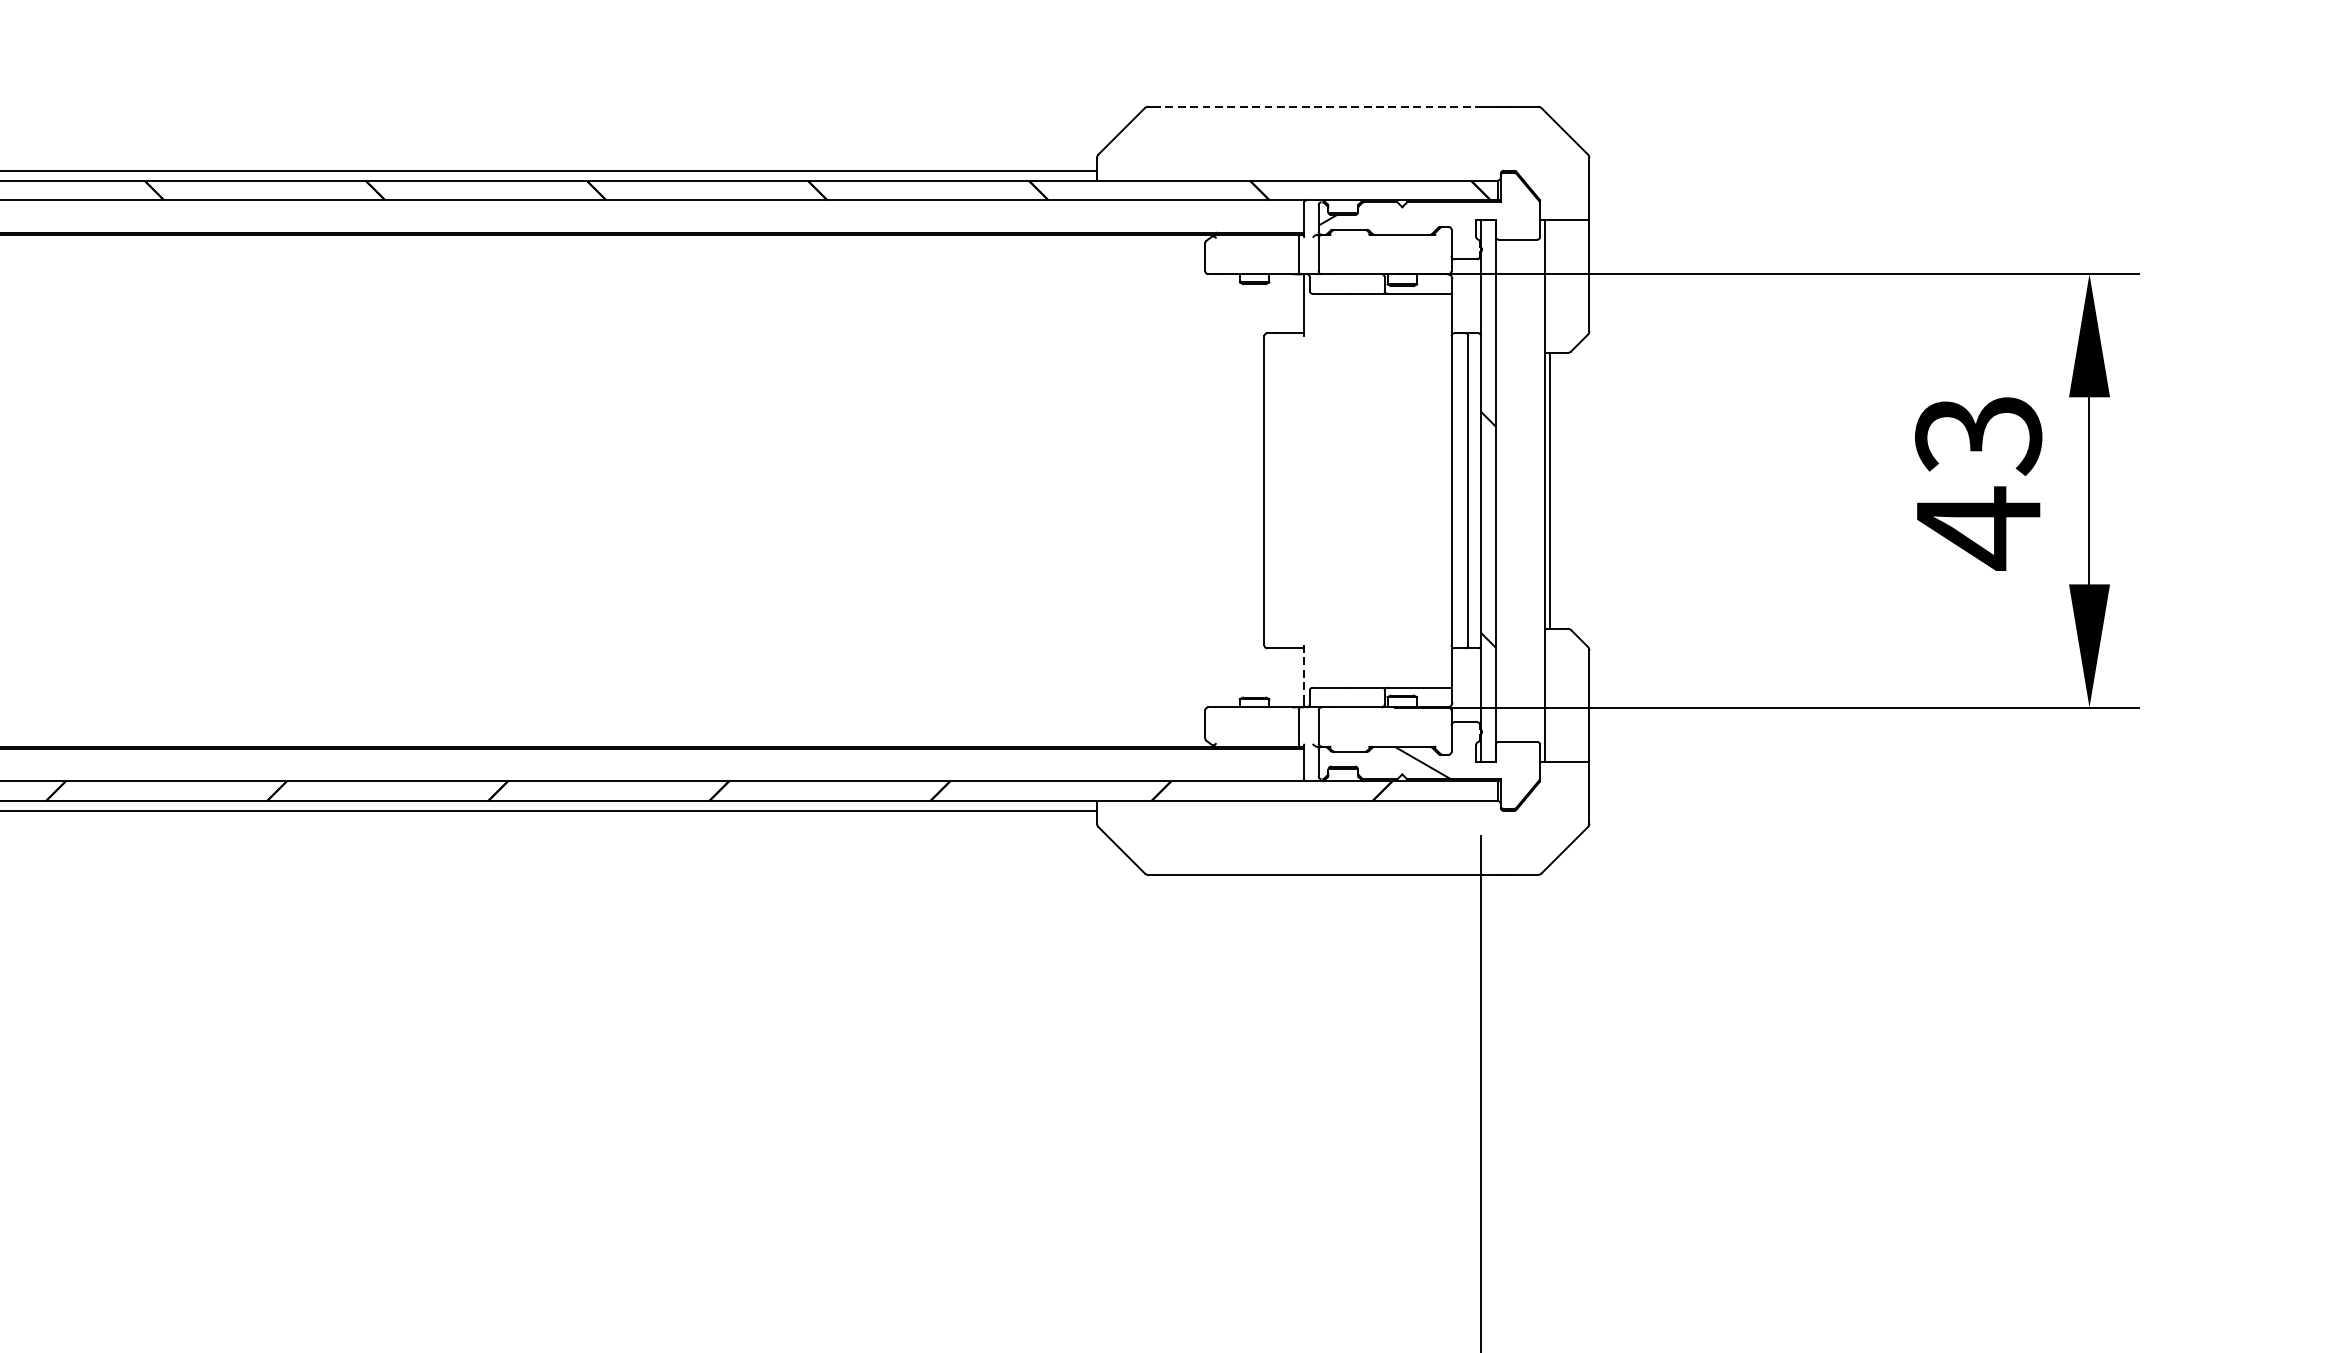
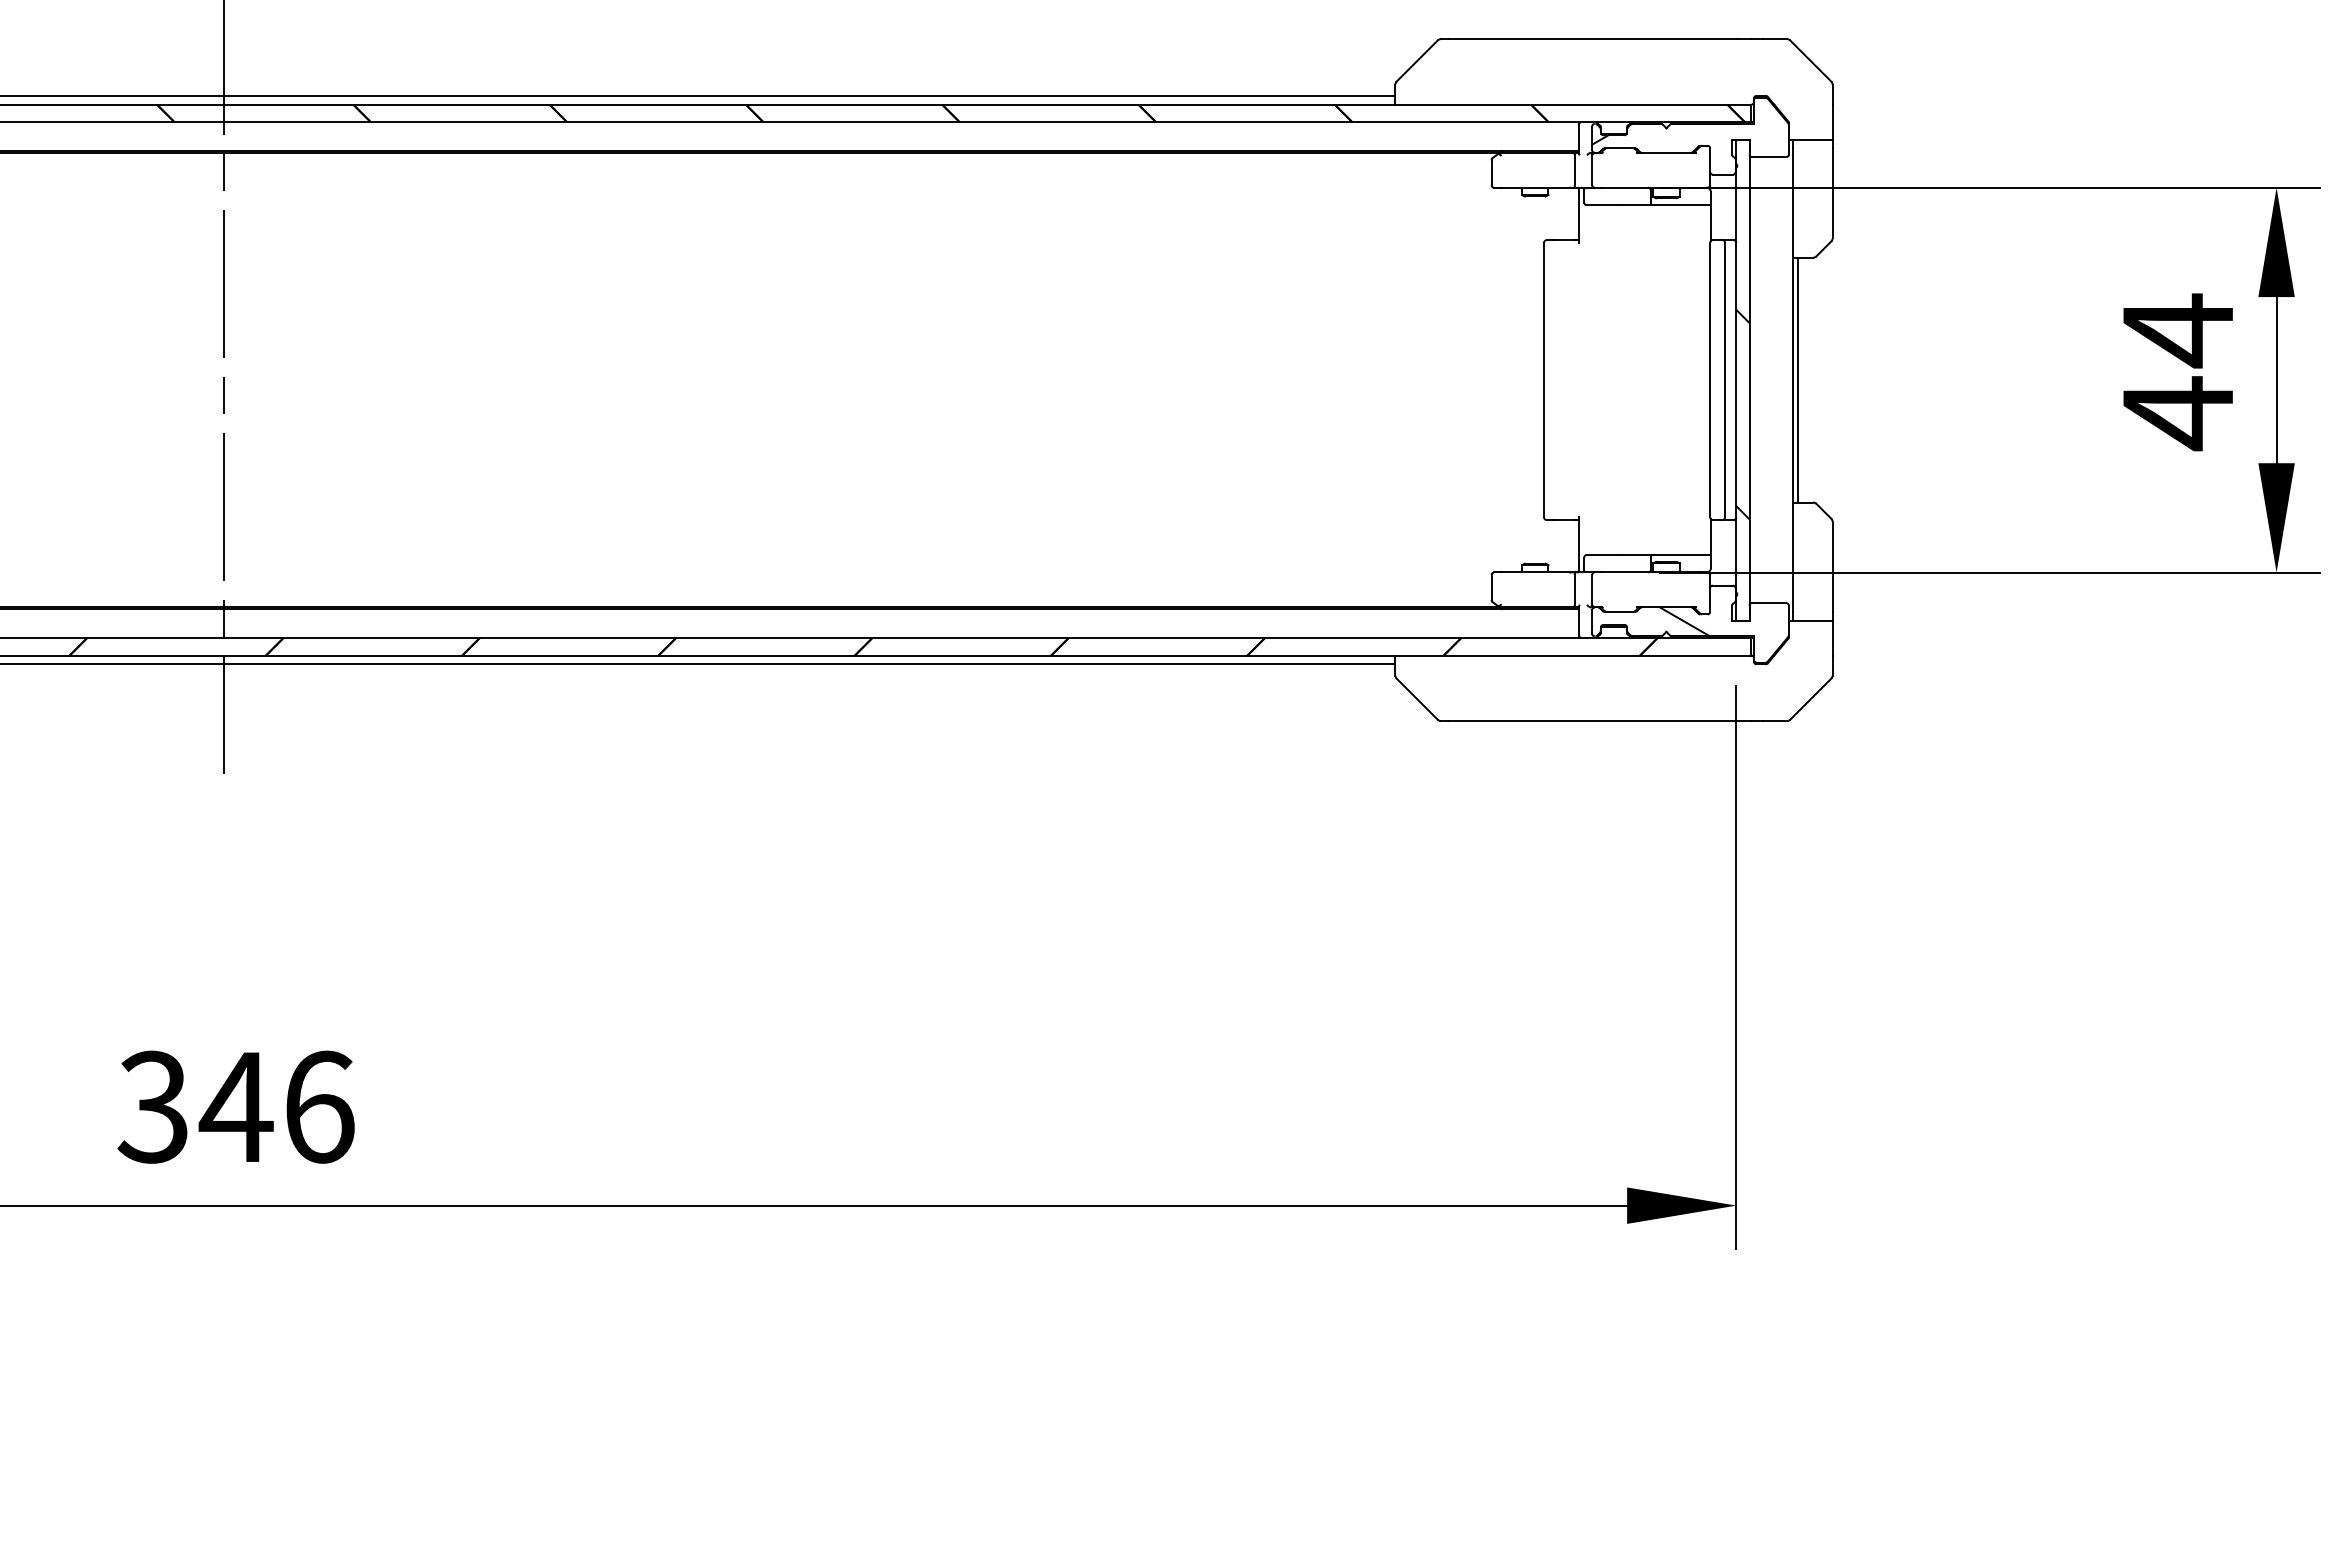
line: (1320, 107) -> (1593, 39), dashed -> solid
text: (1977, 434) -> (2177, 330), 43 -> 44
line: (1304, 673) -> (1579, 542), dashed -> solid

